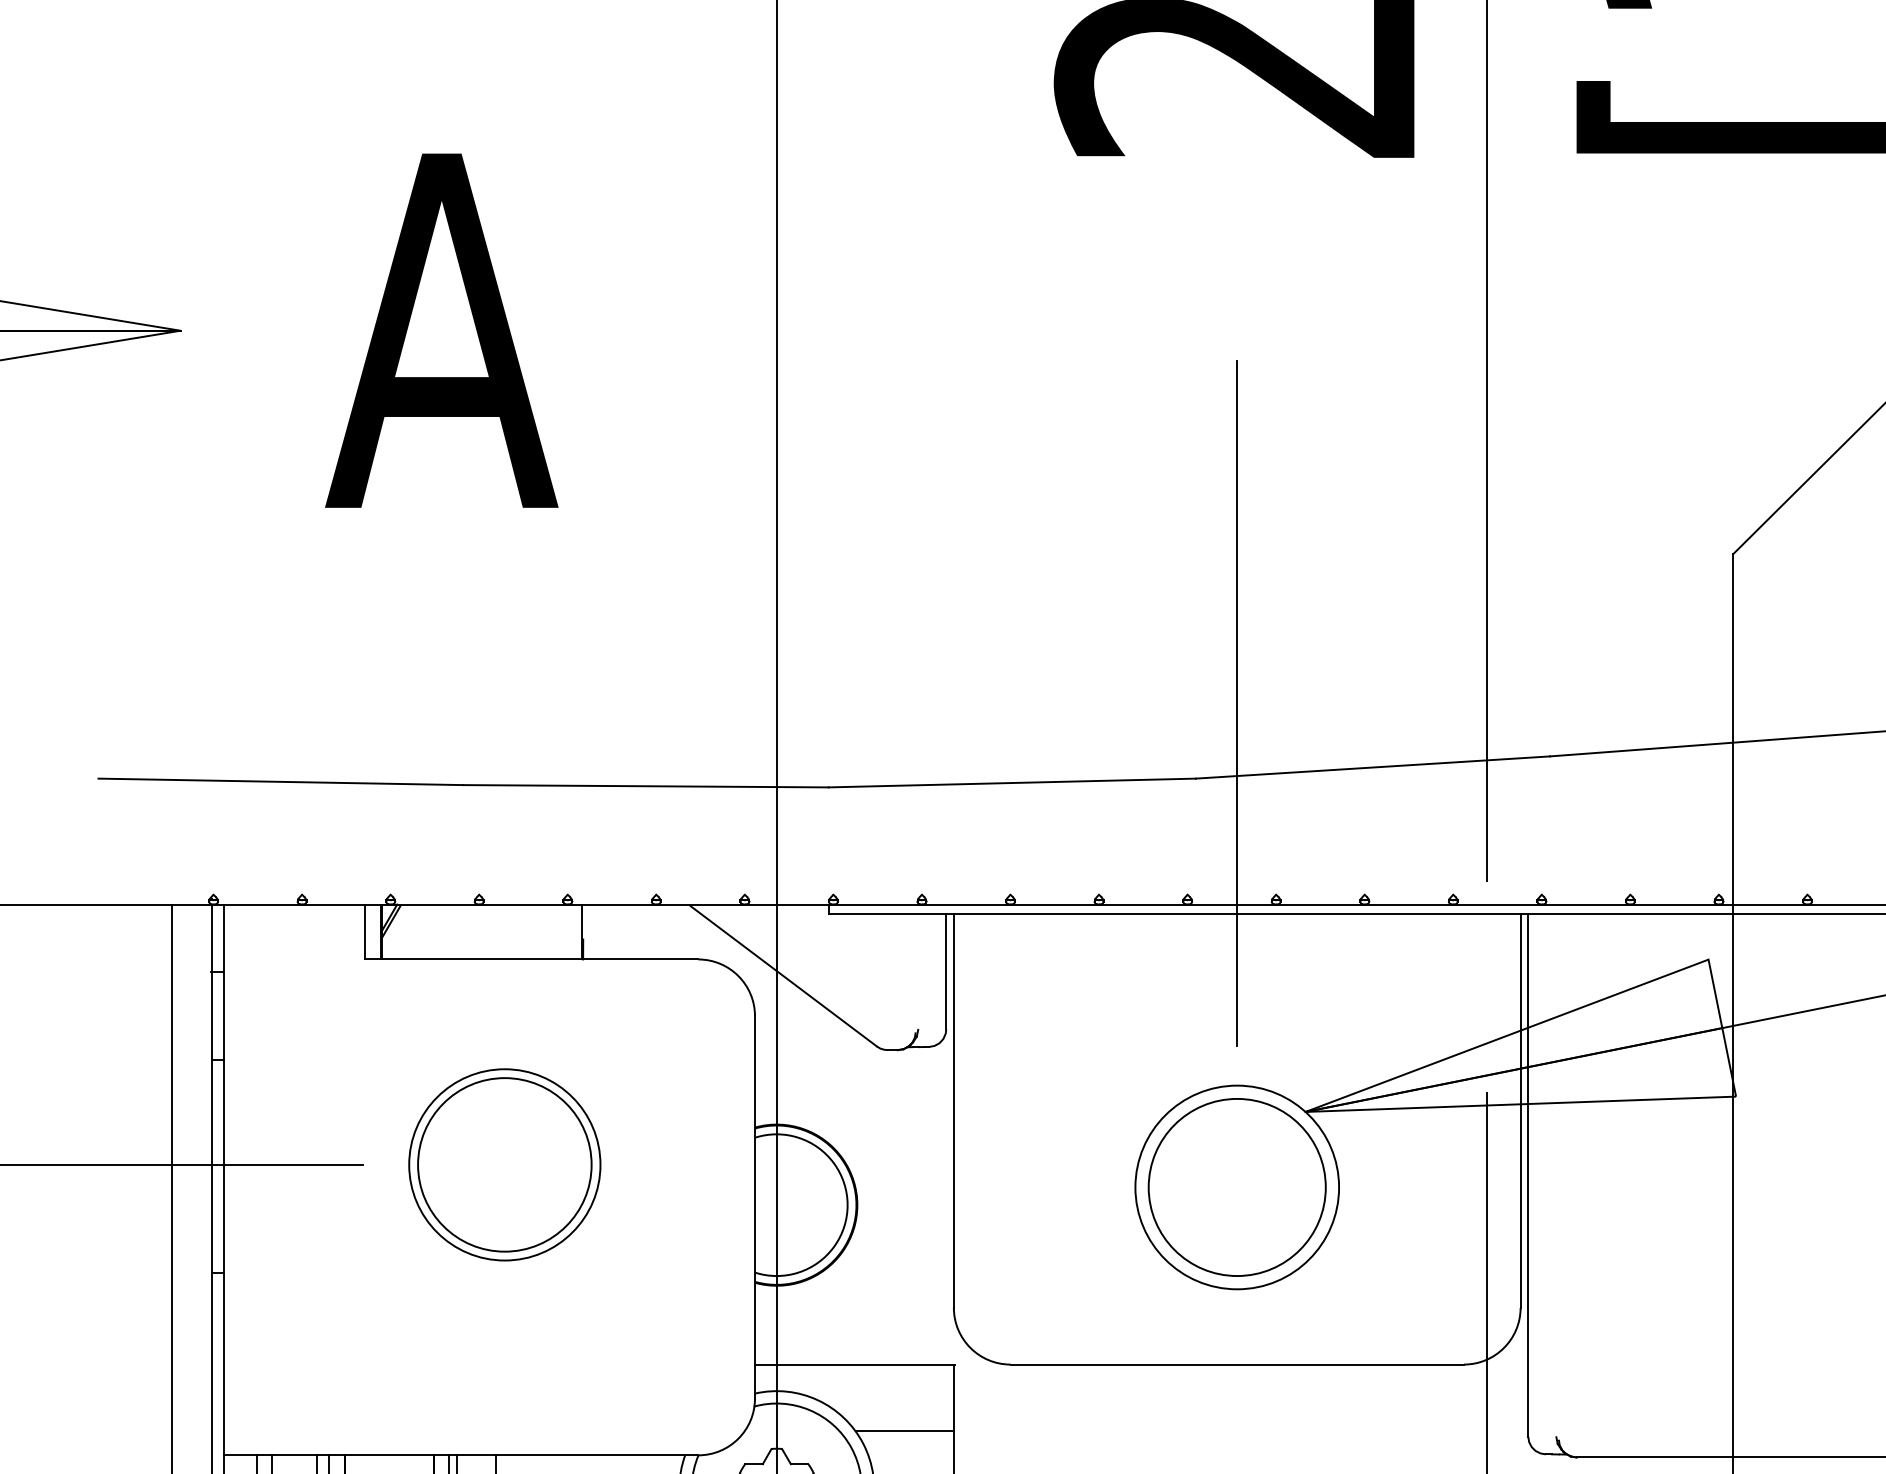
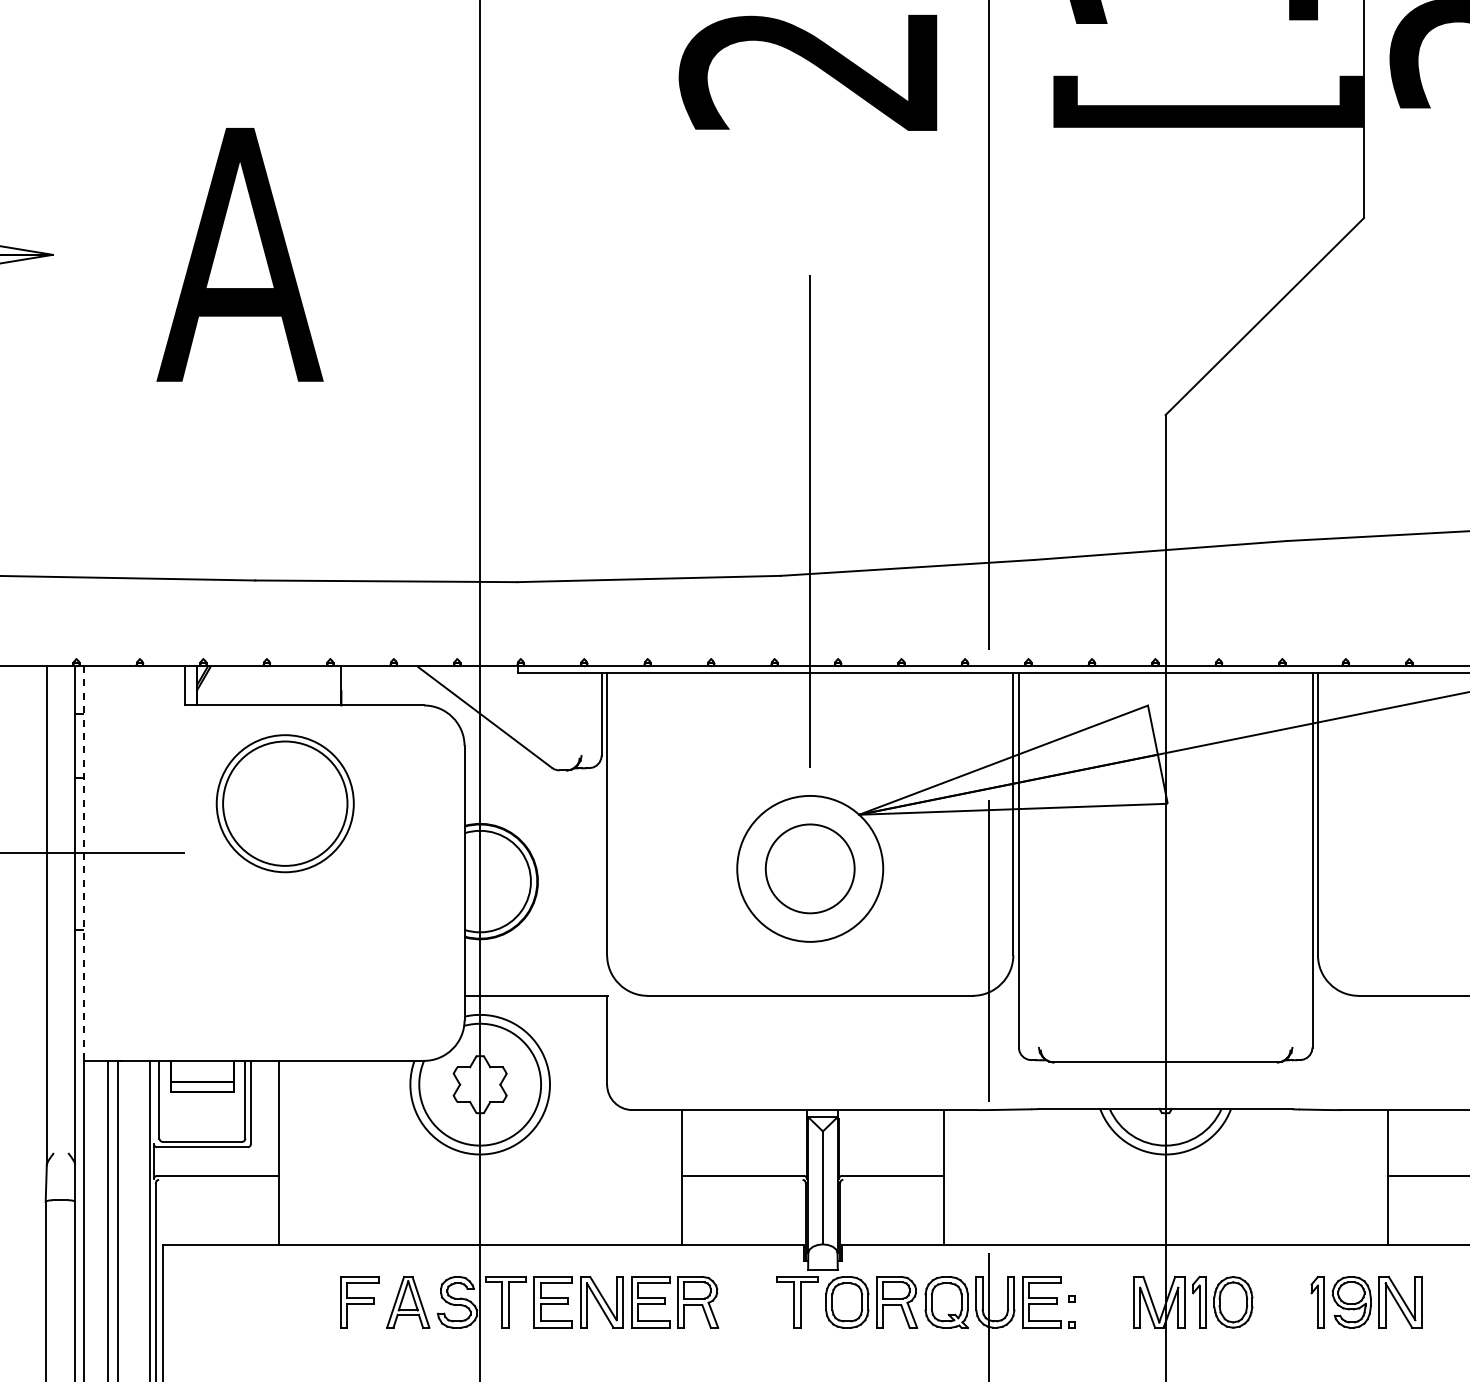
part: (503, 1164) -> (284, 803), moved
line: (223, 1181) -> (83, 864), solid -> dashed
circle: (1236, 1186) -> (809, 868), size x0.7
line: (904, 1431) -> (571, 1043), removed

